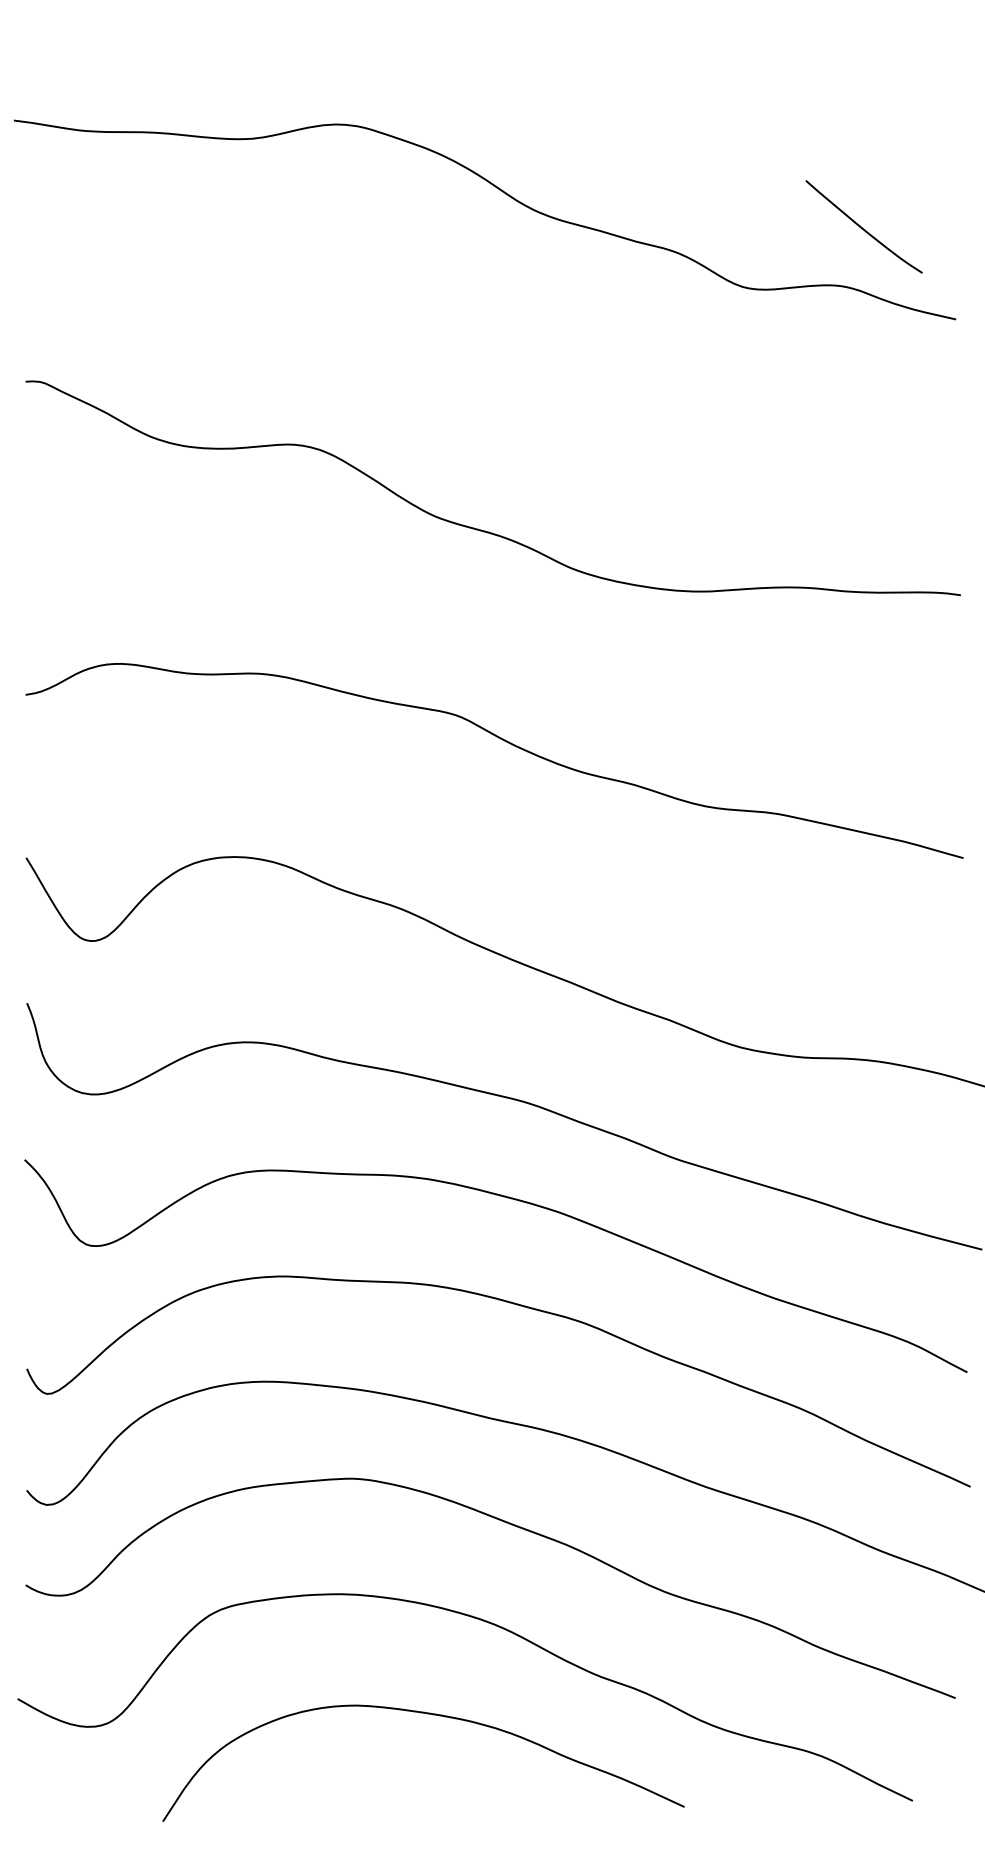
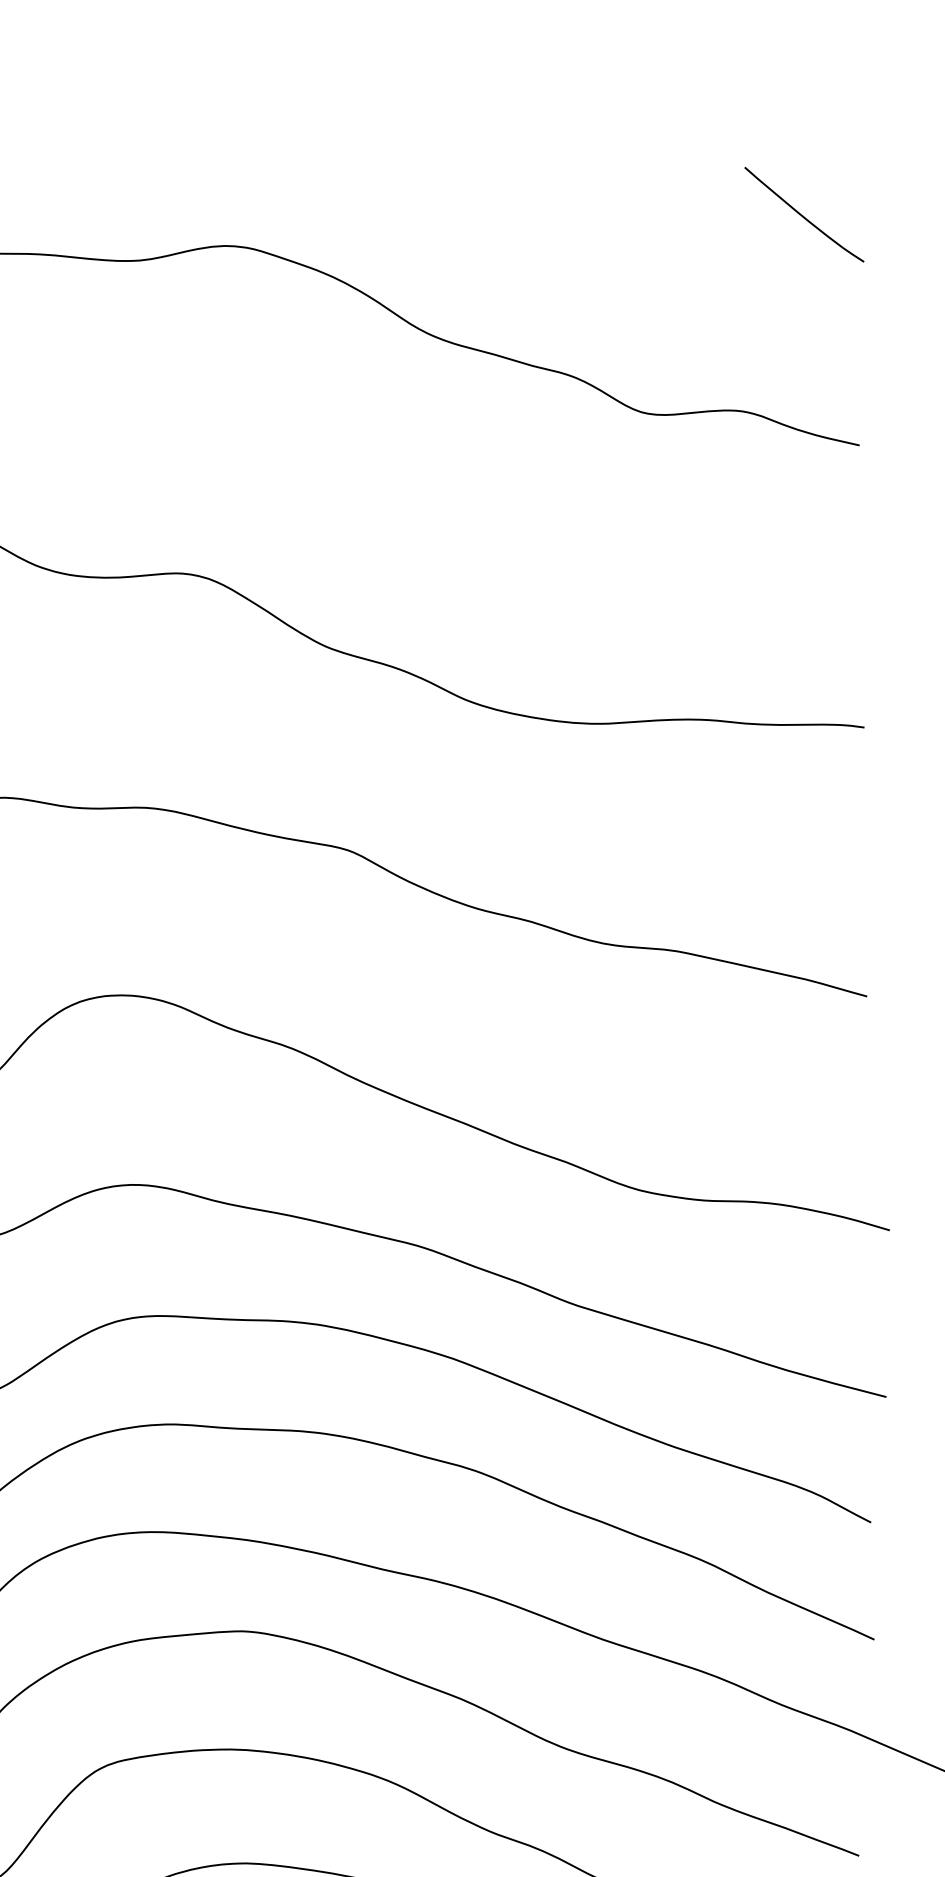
curve: (862, 227) -> (802, 215), moved

